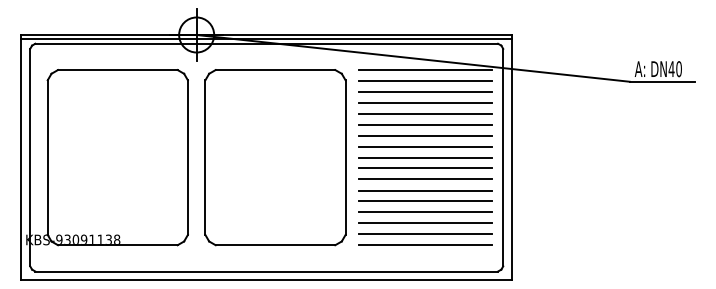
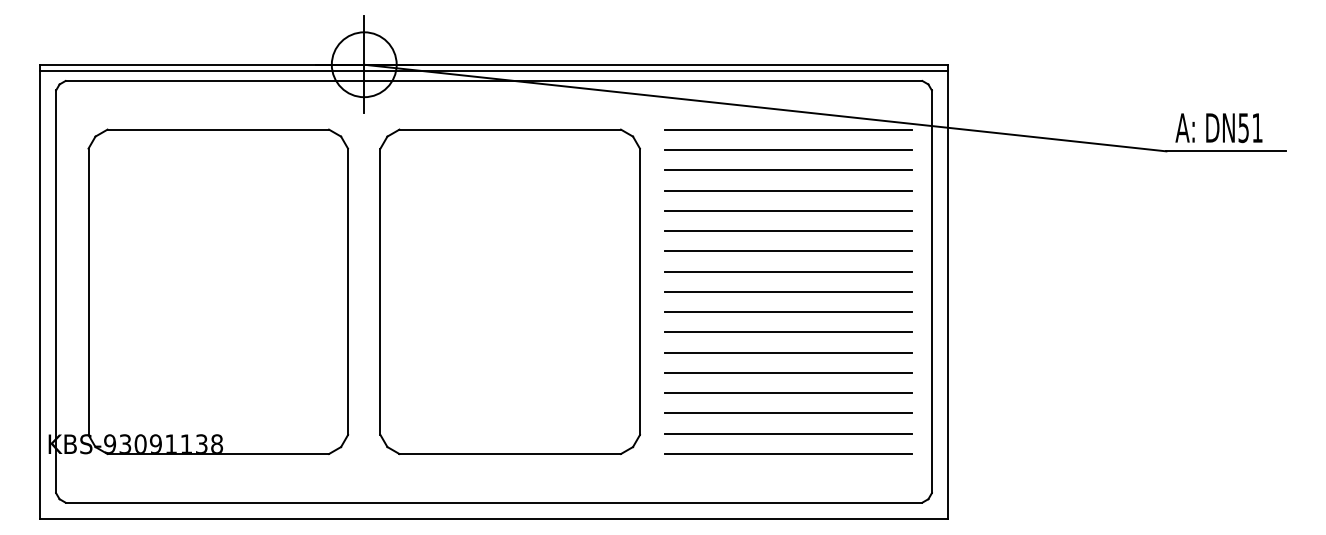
text: (674, 69) -> (1249, 128), DN40 -> DN51

